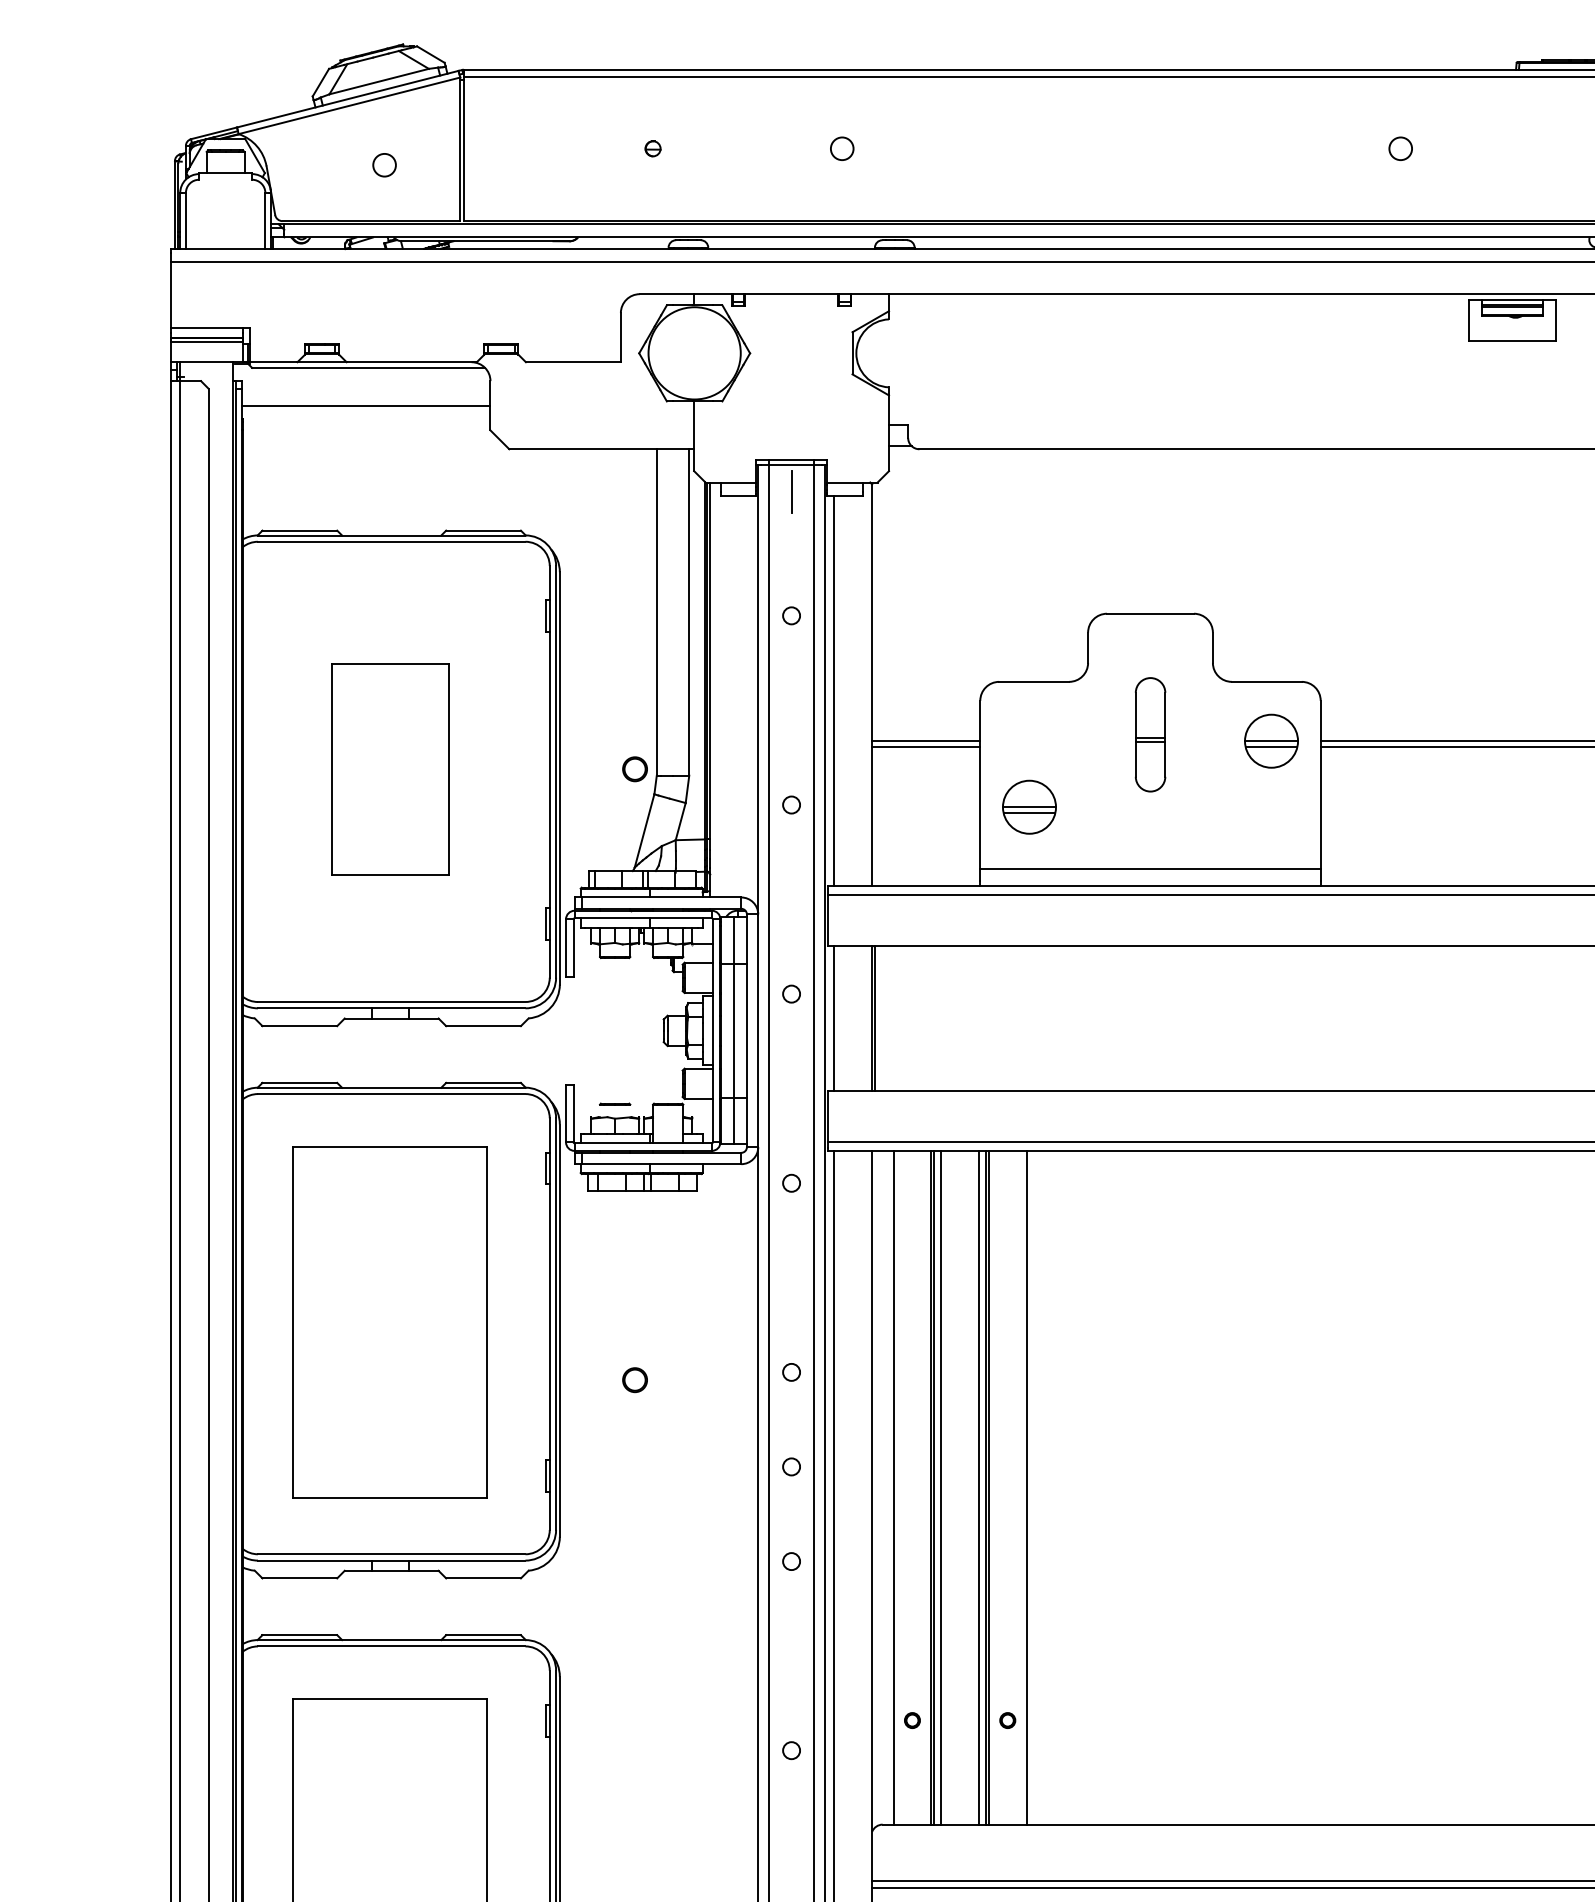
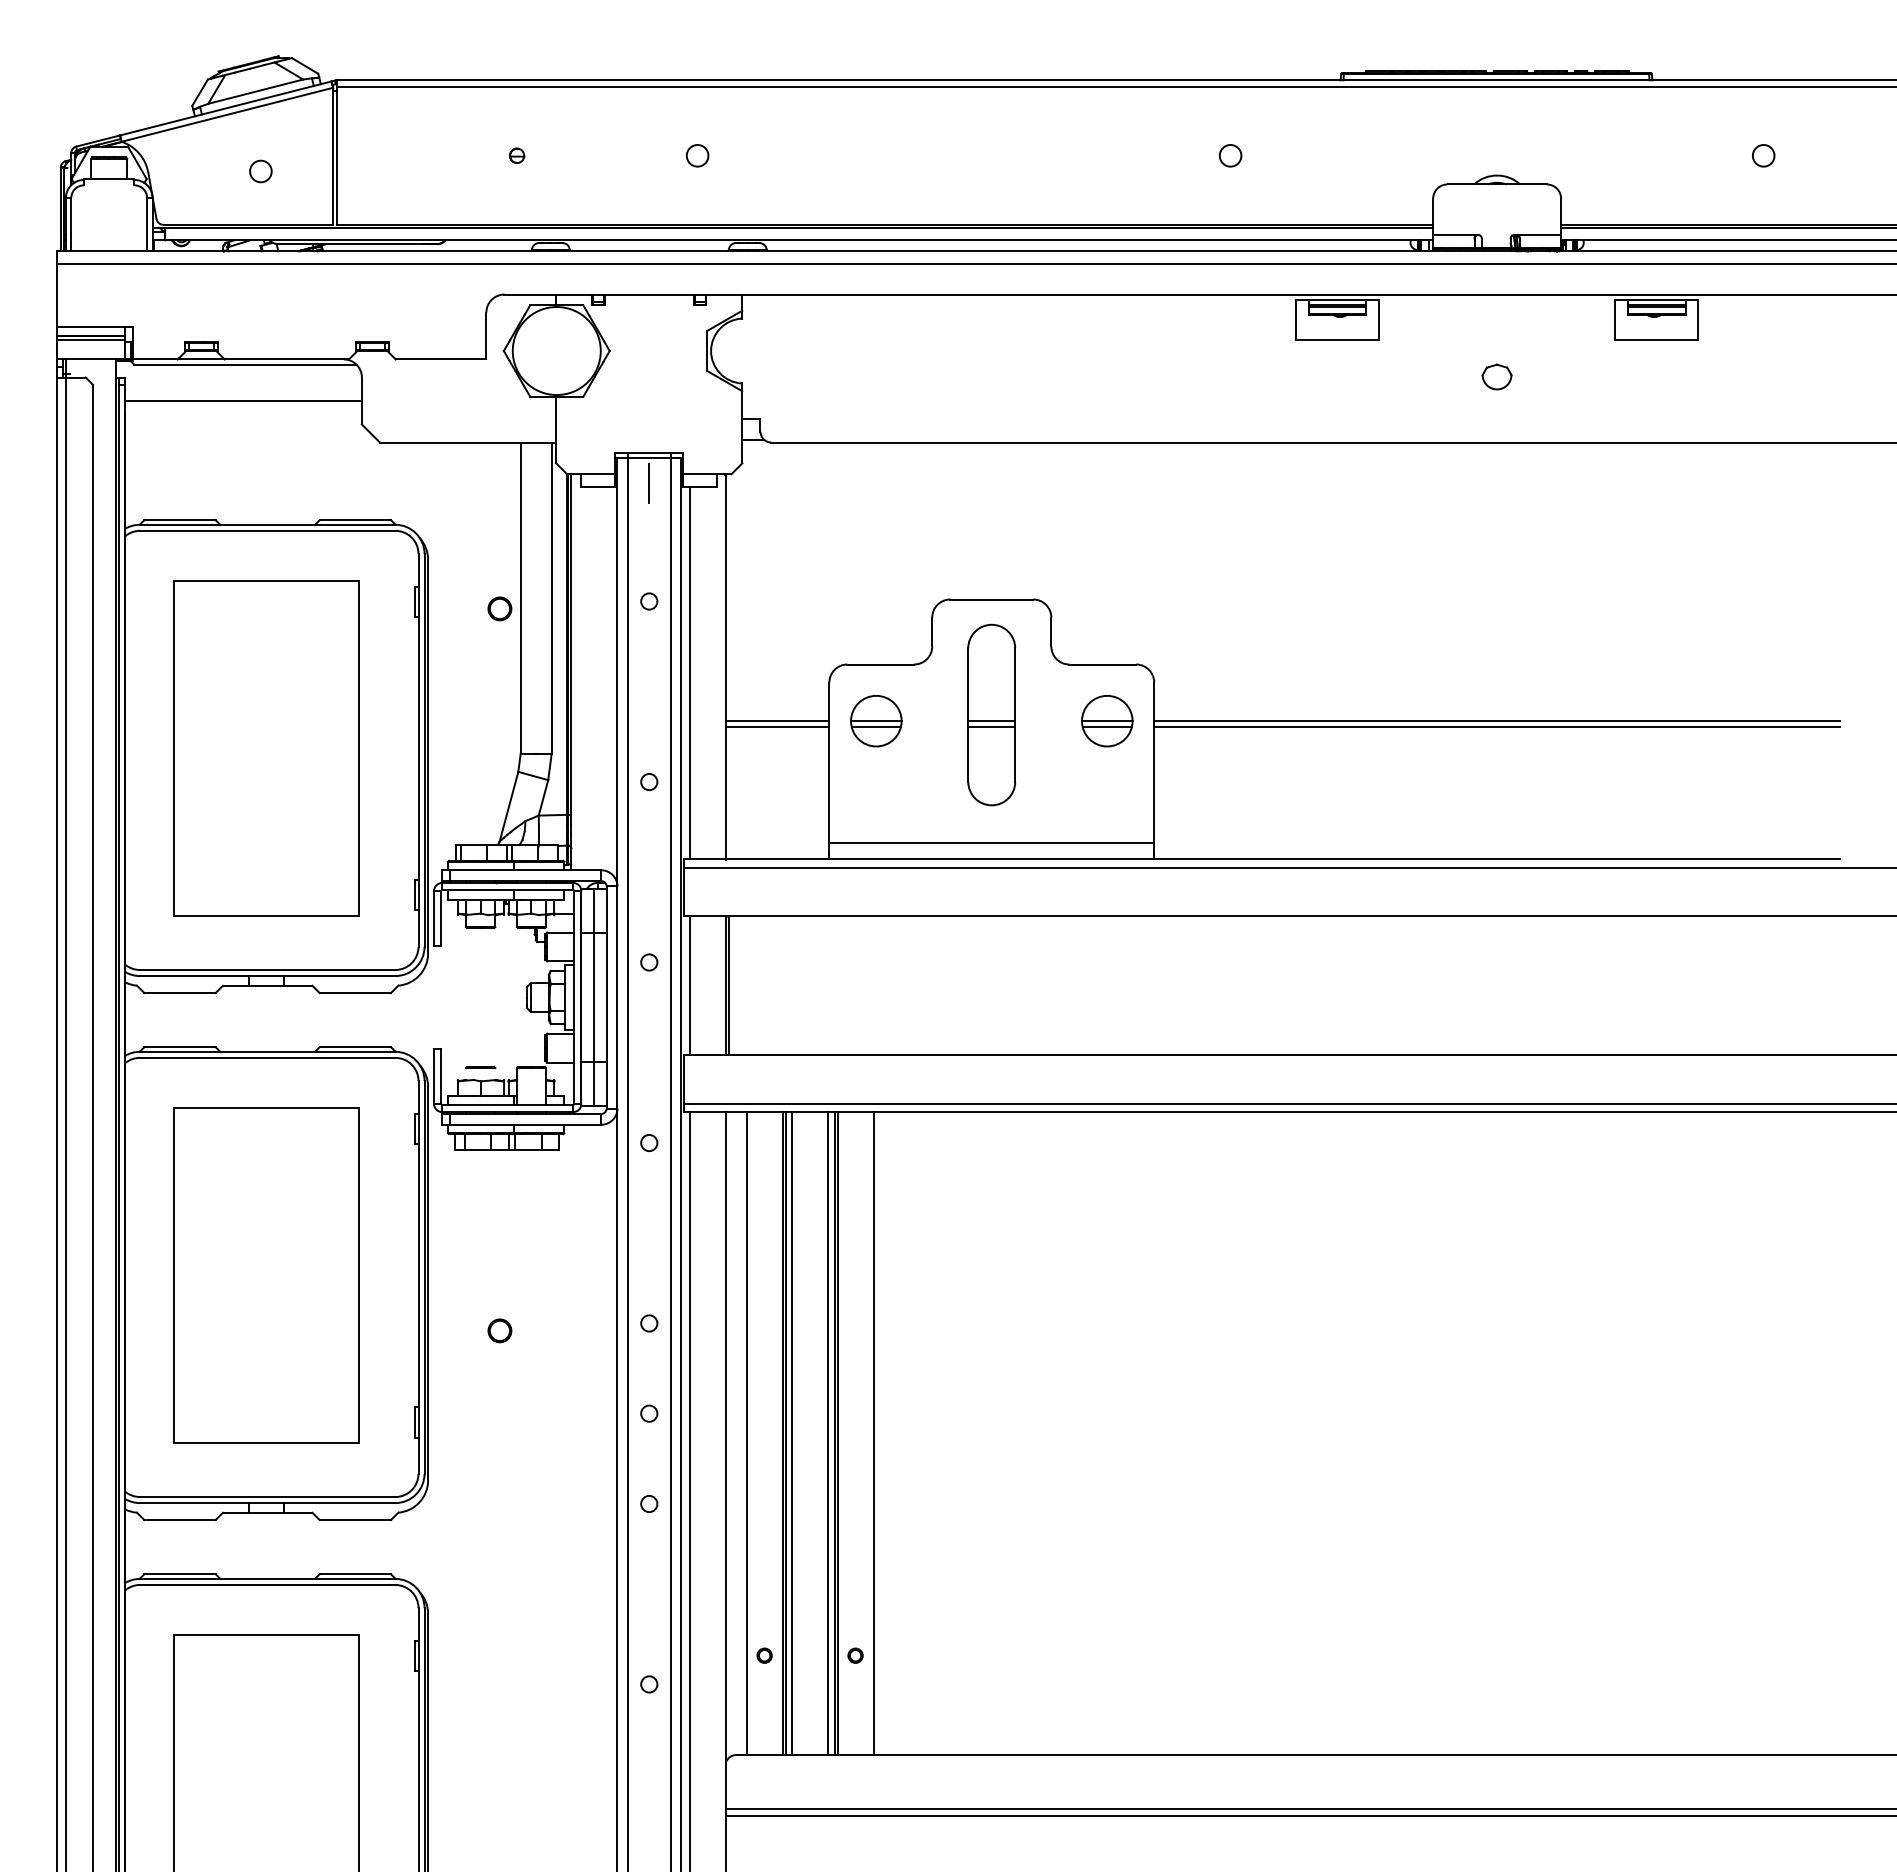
part: (1150, 734) -> (991, 714), size x1.67
part: (634, 768) -> (499, 608), moved
part: (390, 769) -> (266, 748), size x1.67
part: (1029, 807) -> (876, 721), moved

